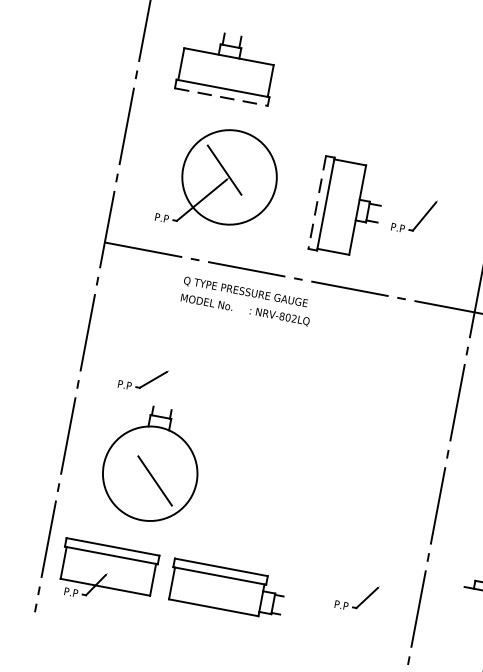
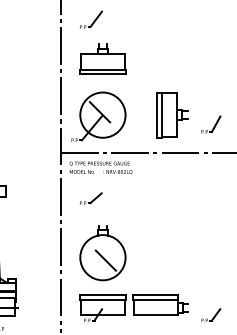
line: (220, 97) -> (102, 74), dashed -> solid
part: (219, 178) -> (98, 116), moved
line: (317, 203) -> (157, 115), dashed -> solid
part: (414, 215) -> (211, 124), moved
text: (245, 300) -> (100, 167), moved
part: (143, 378) -> (91, 198), moved
part: (170, 585) -> (133, 308), moved
part: (357, 597) -> (211, 315), moved

